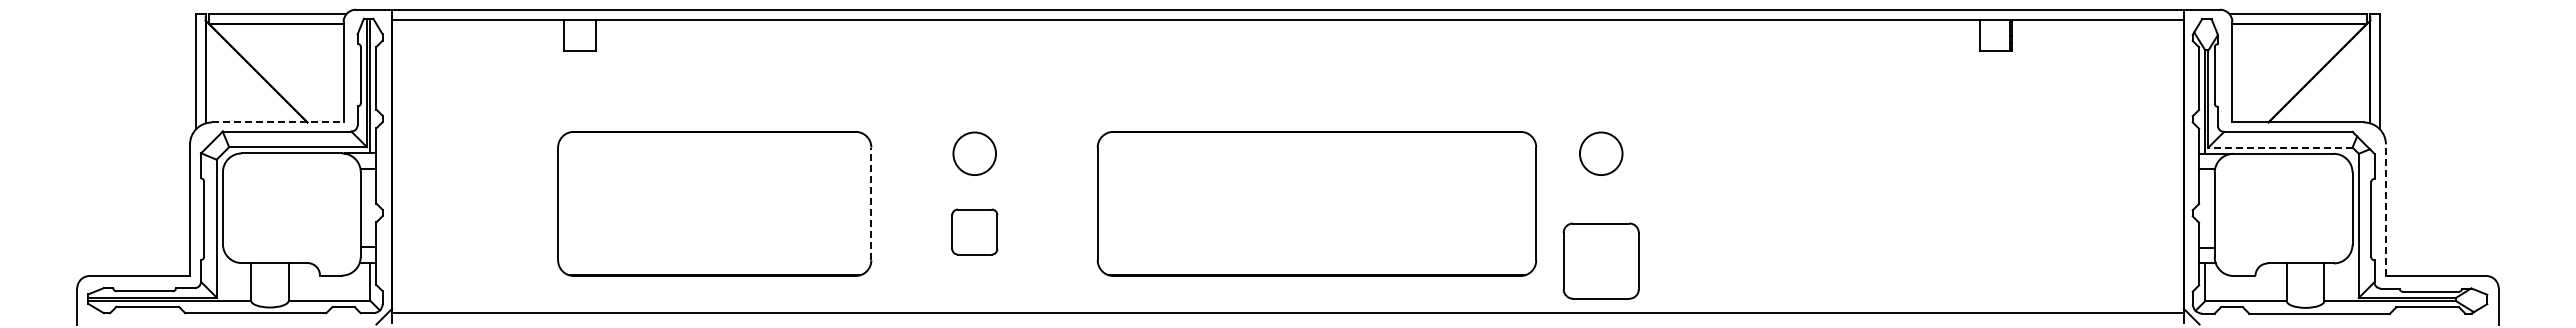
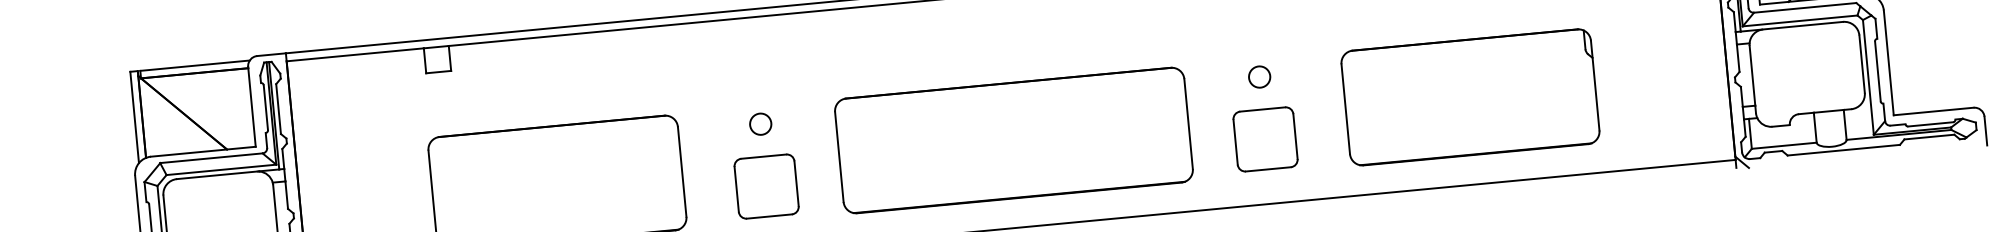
line: (277, 122) -> (203, 151), dashed -> solid
line: (2280, 147) -> (1800, 20), dashed -> solid
circle: (974, 153) -> (760, 123), size x0.62
circle: (1600, 153) -> (1259, 76), size x0.62
line: (871, 203) -> (682, 171), dashed -> solid
part: (1316, 203) -> (1013, 140), moved
part: (1860, 203) -> (1469, 97), added
line: (2385, 210) -> (1888, 63), dashed -> solid
part: (974, 231) -> (766, 186), size x1.67
part: (1600, 260) -> (1264, 138), moved

